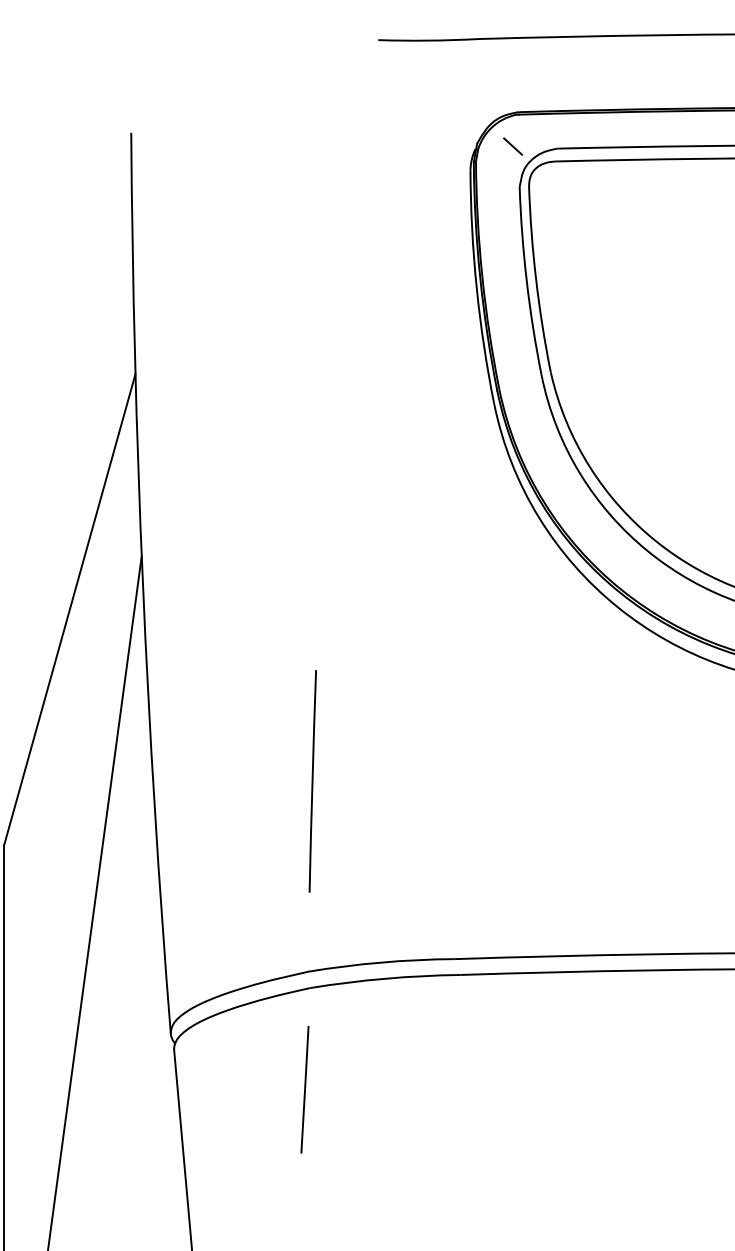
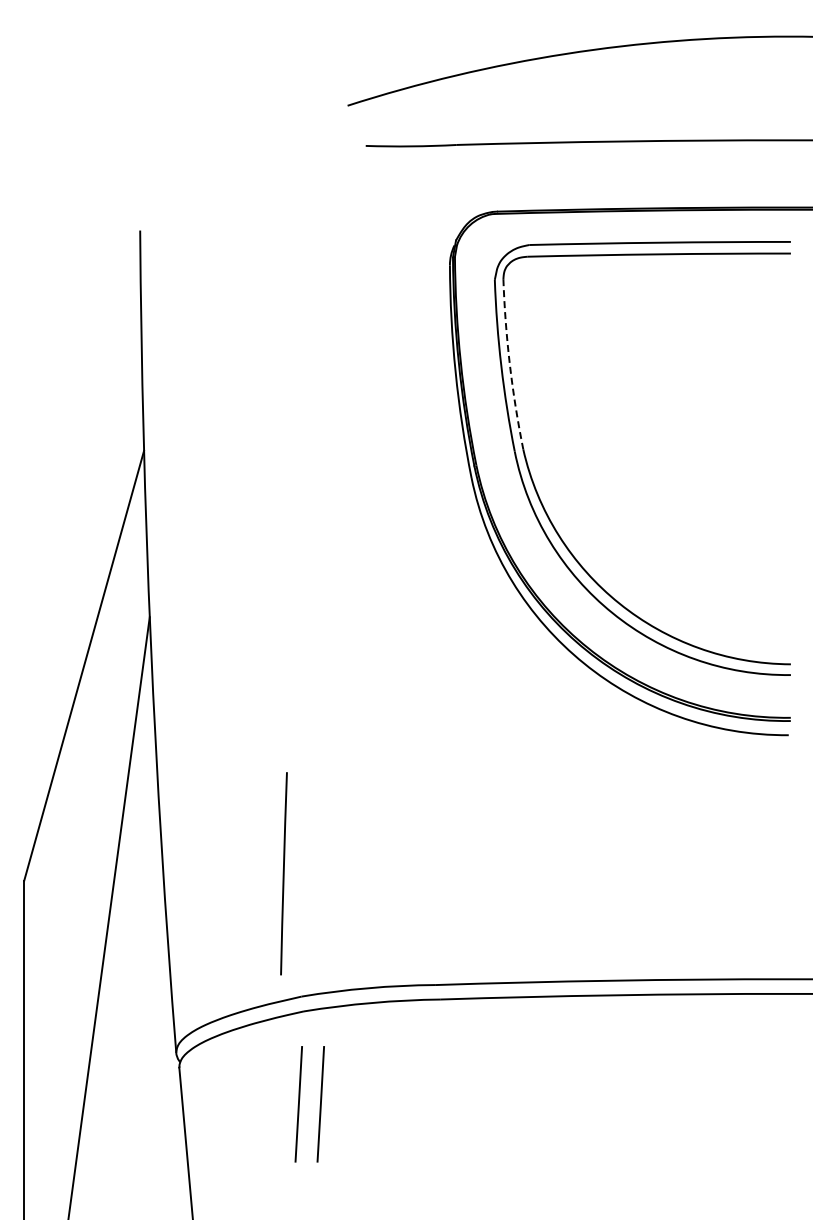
line: (512, 145) -> (488, 242), removed
arc: (535, 279) -> (509, 364), solid -> dashed
line: (312, 781) -> (283, 873), moved
line: (328, 1089) -> (320, 1104), added

